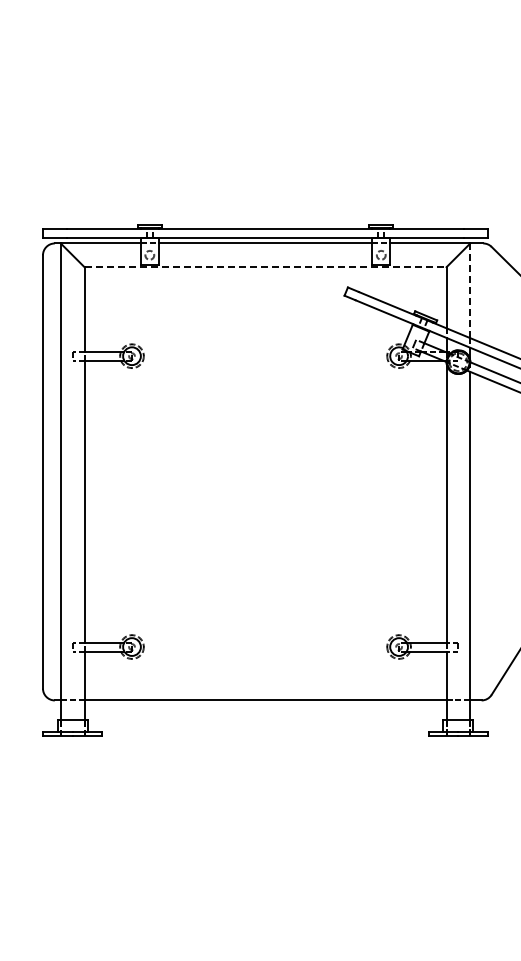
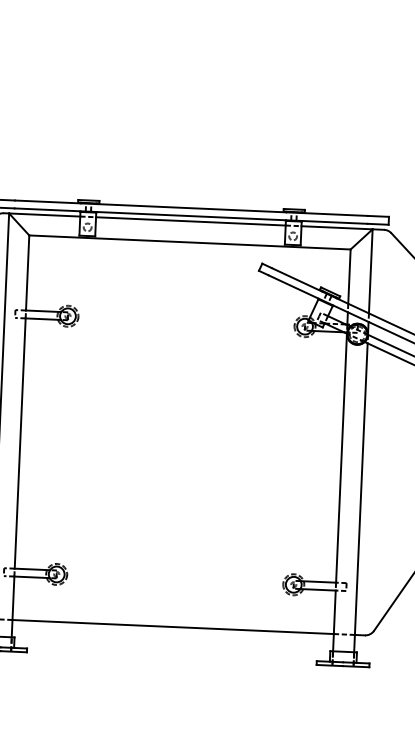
line: (266, 267) -> (190, 242), dashed -> solid
line: (470, 291) -> (370, 271), dashed -> solid

